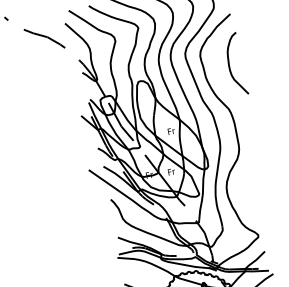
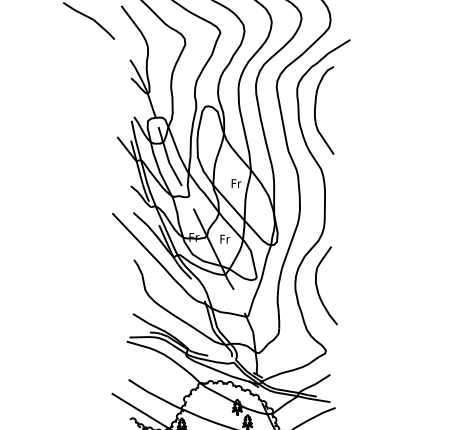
curve: (229, 62) -> (316, 106), moved
curve: (244, 192) -> (318, 288), added

